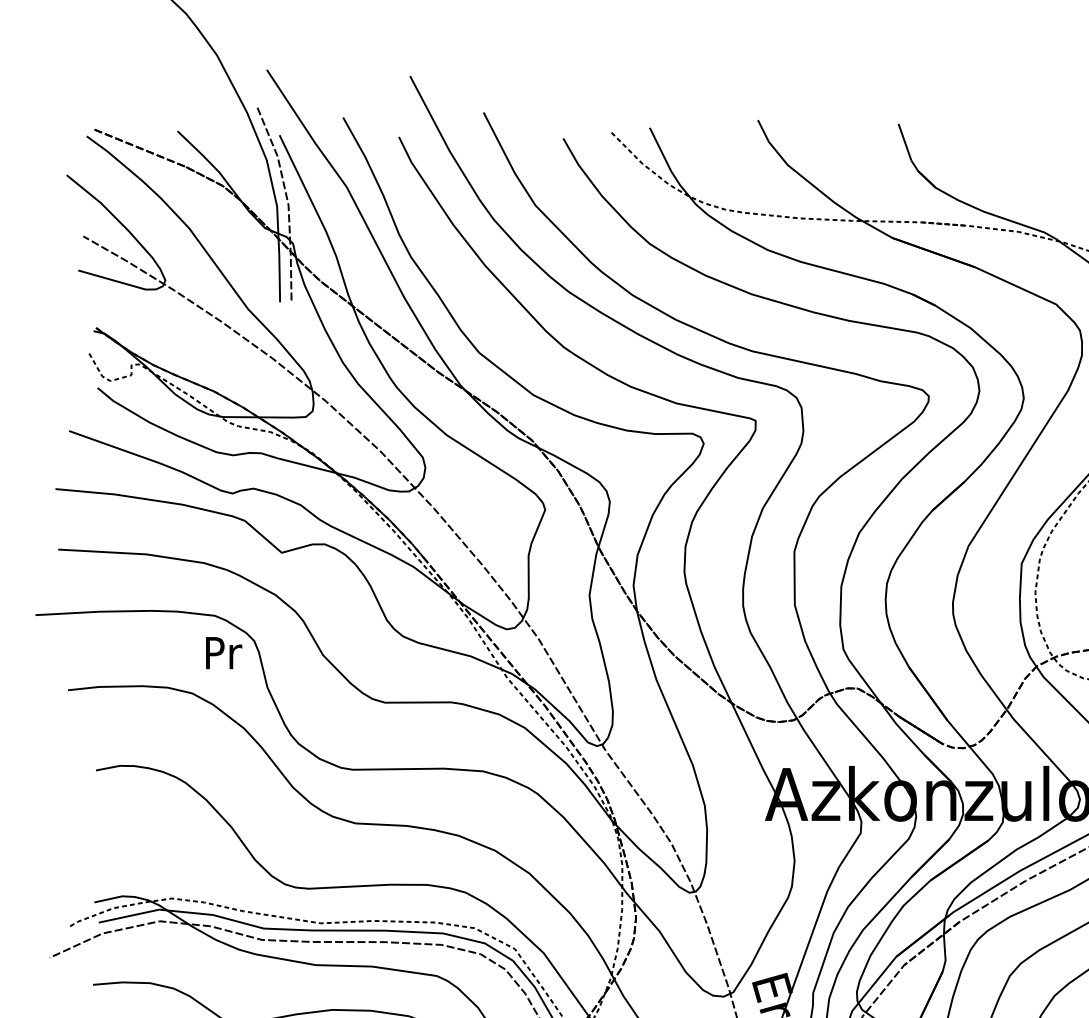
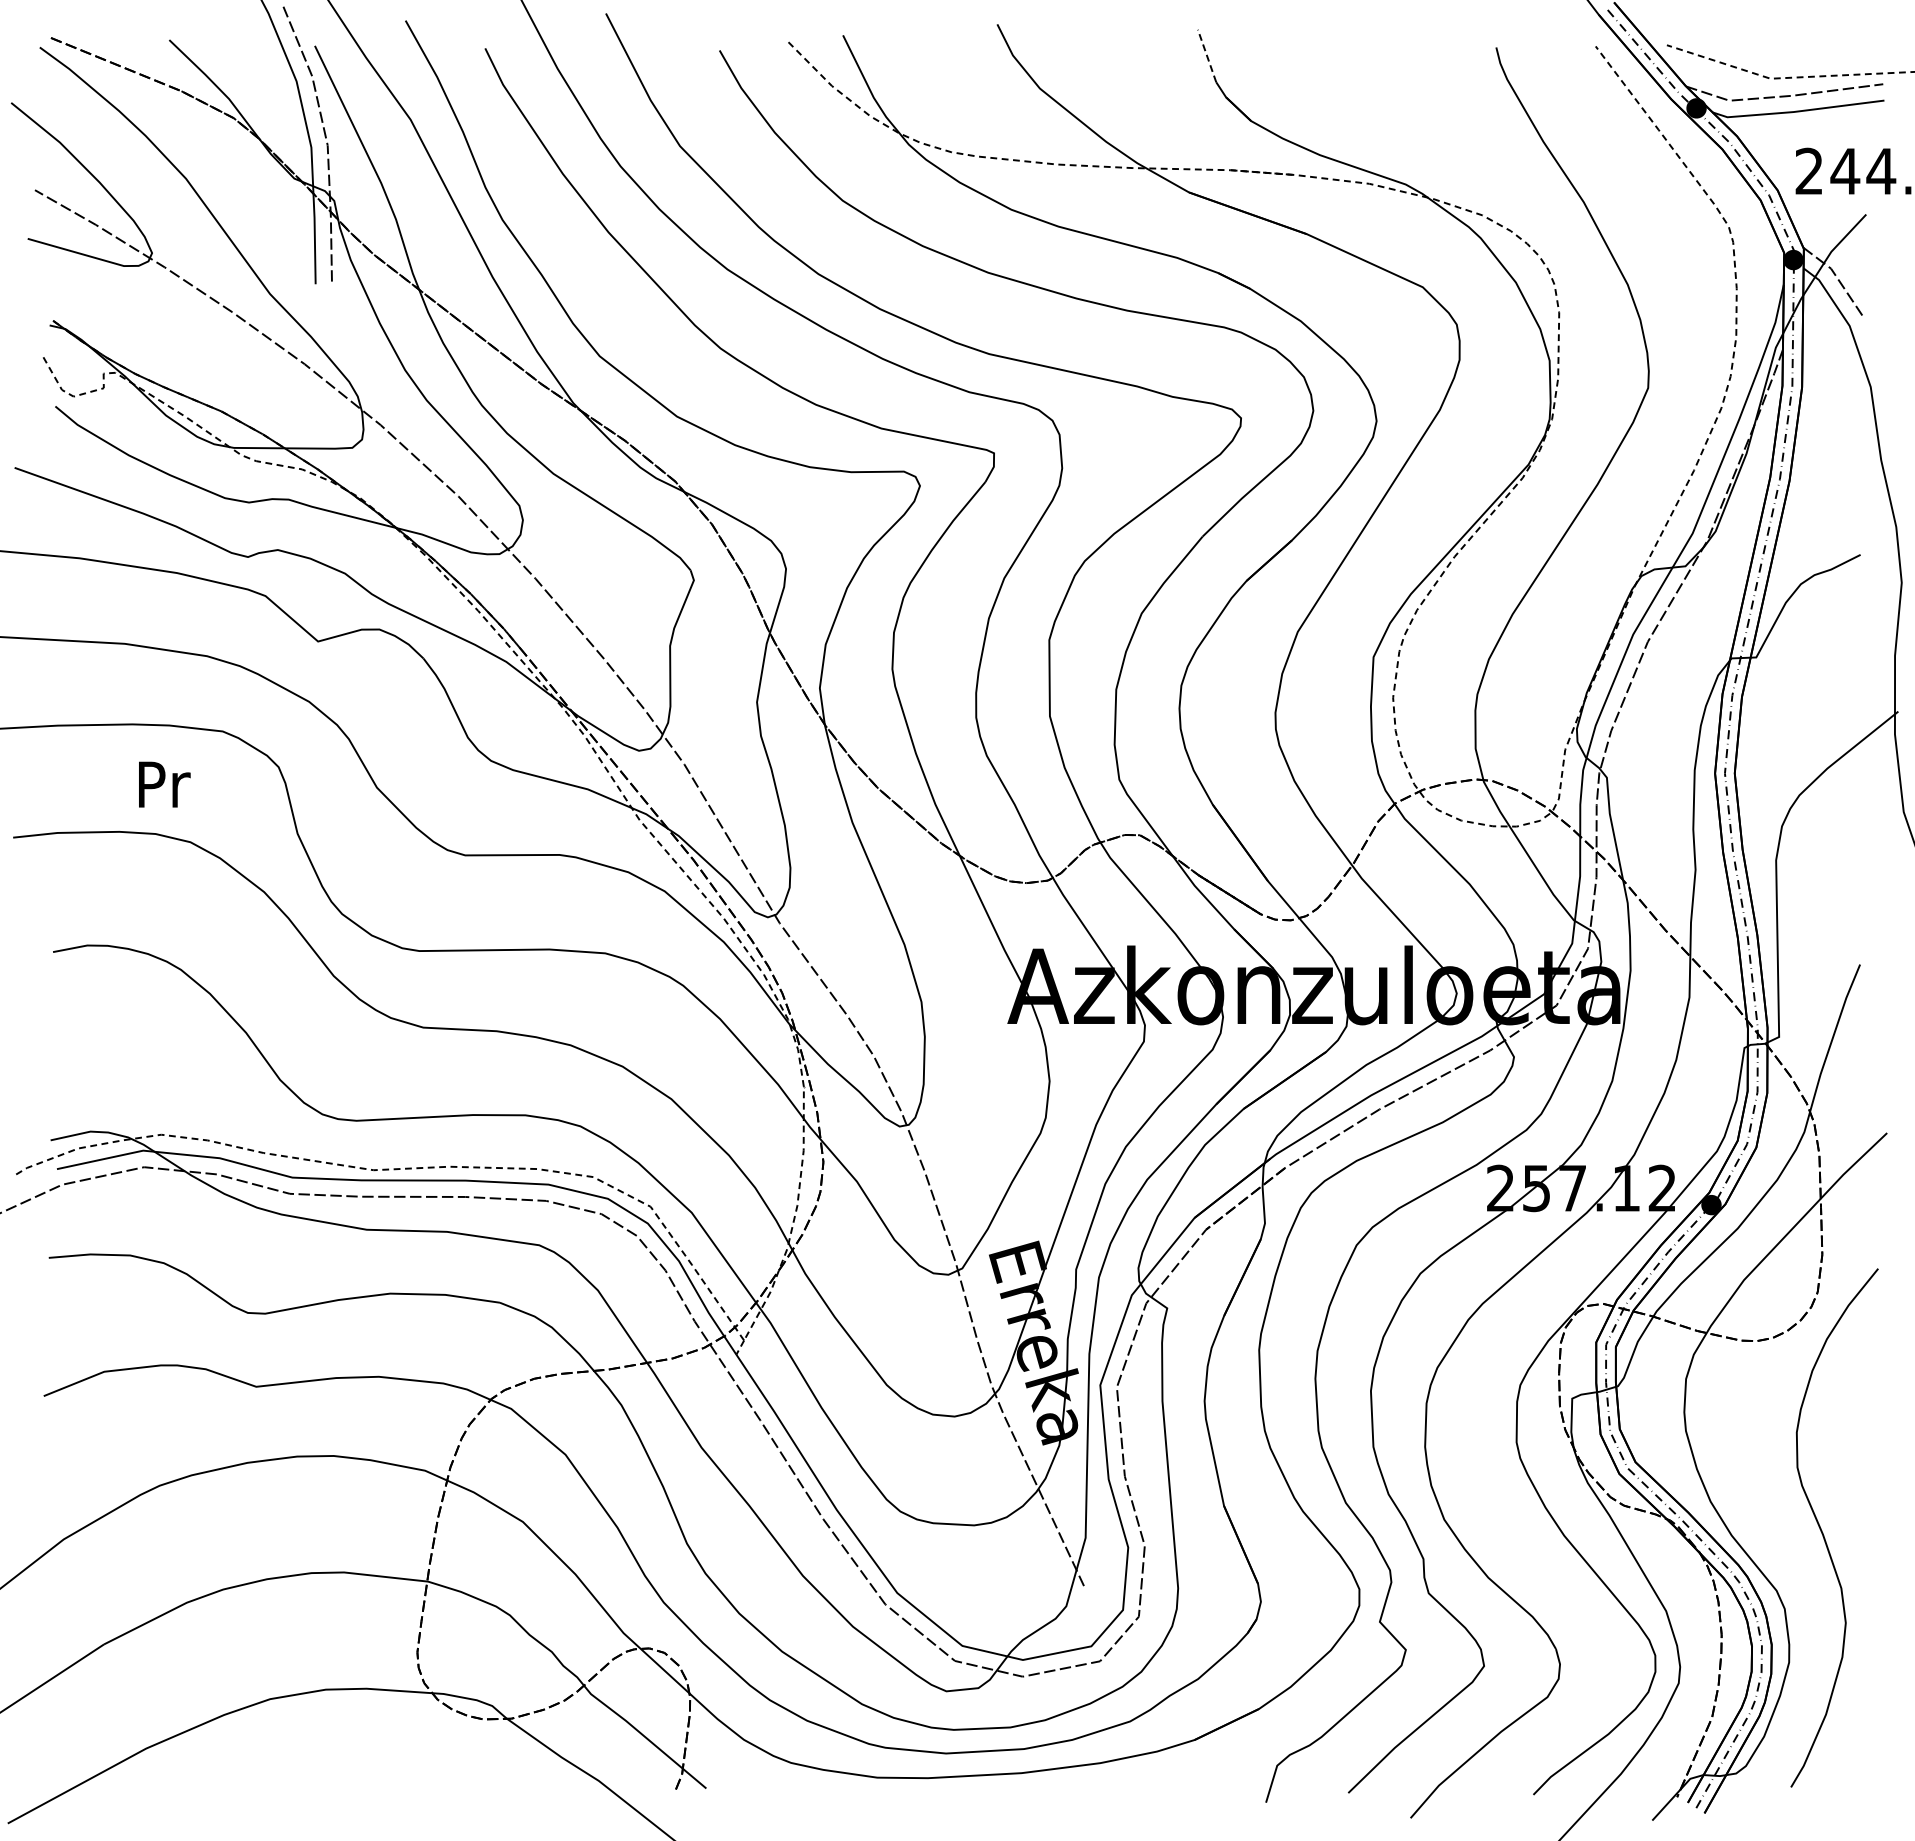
line: (905, 142) -> (1207, 56), solid -> dashed
text: (223, 652) -> (164, 784), moved

